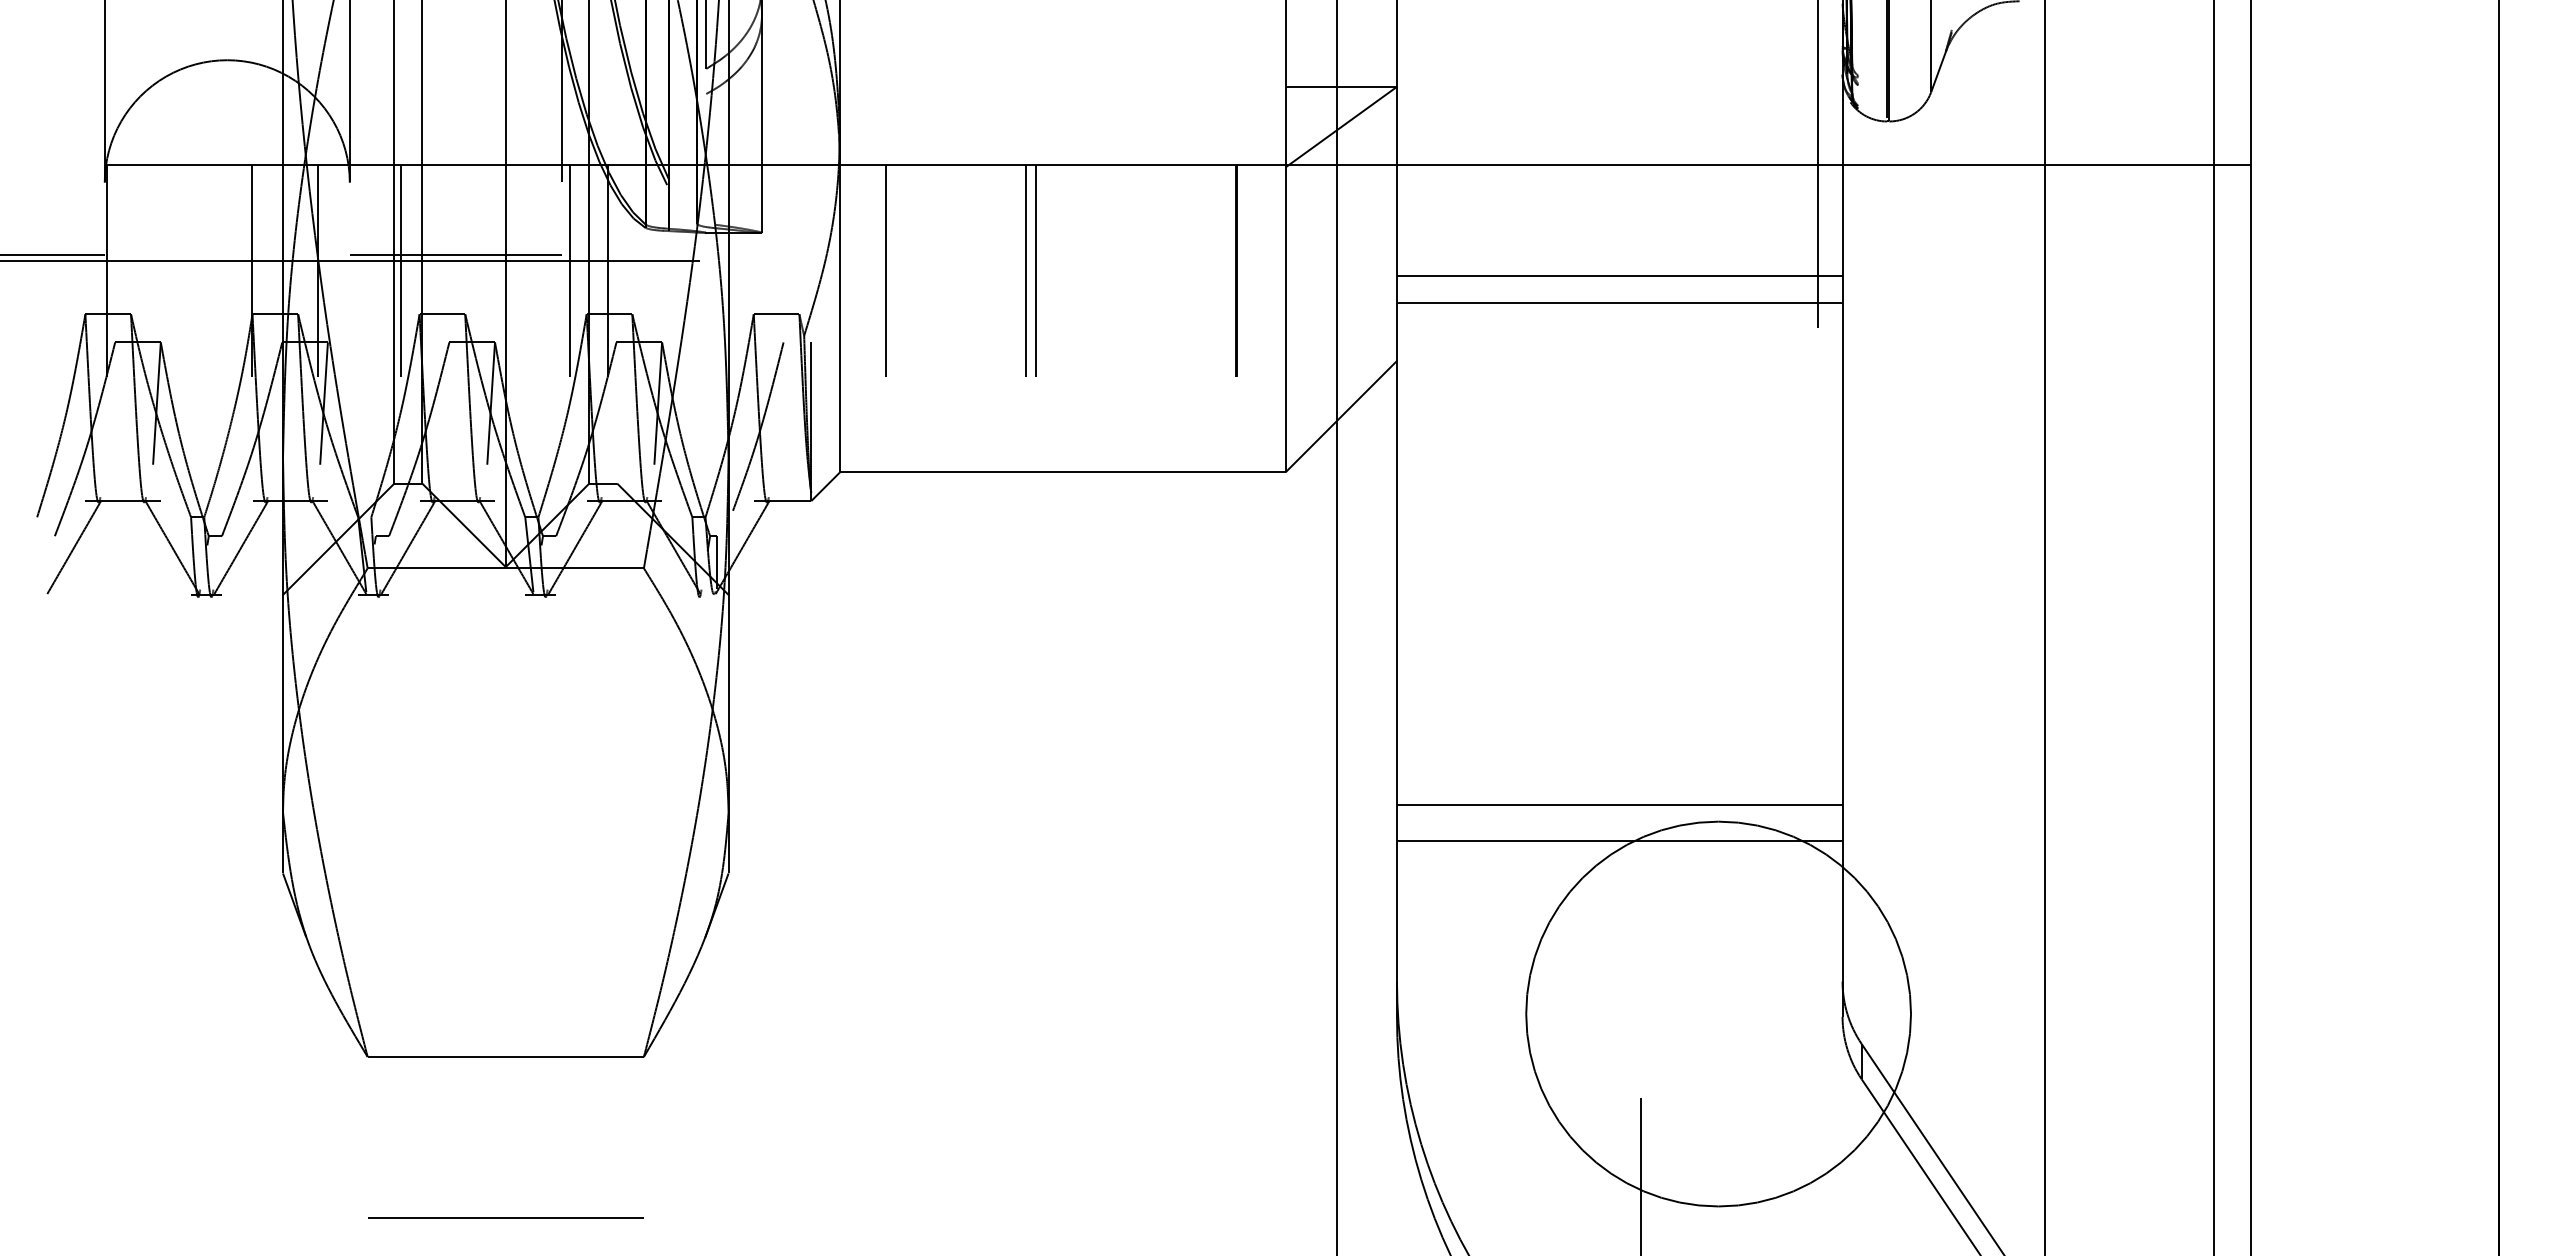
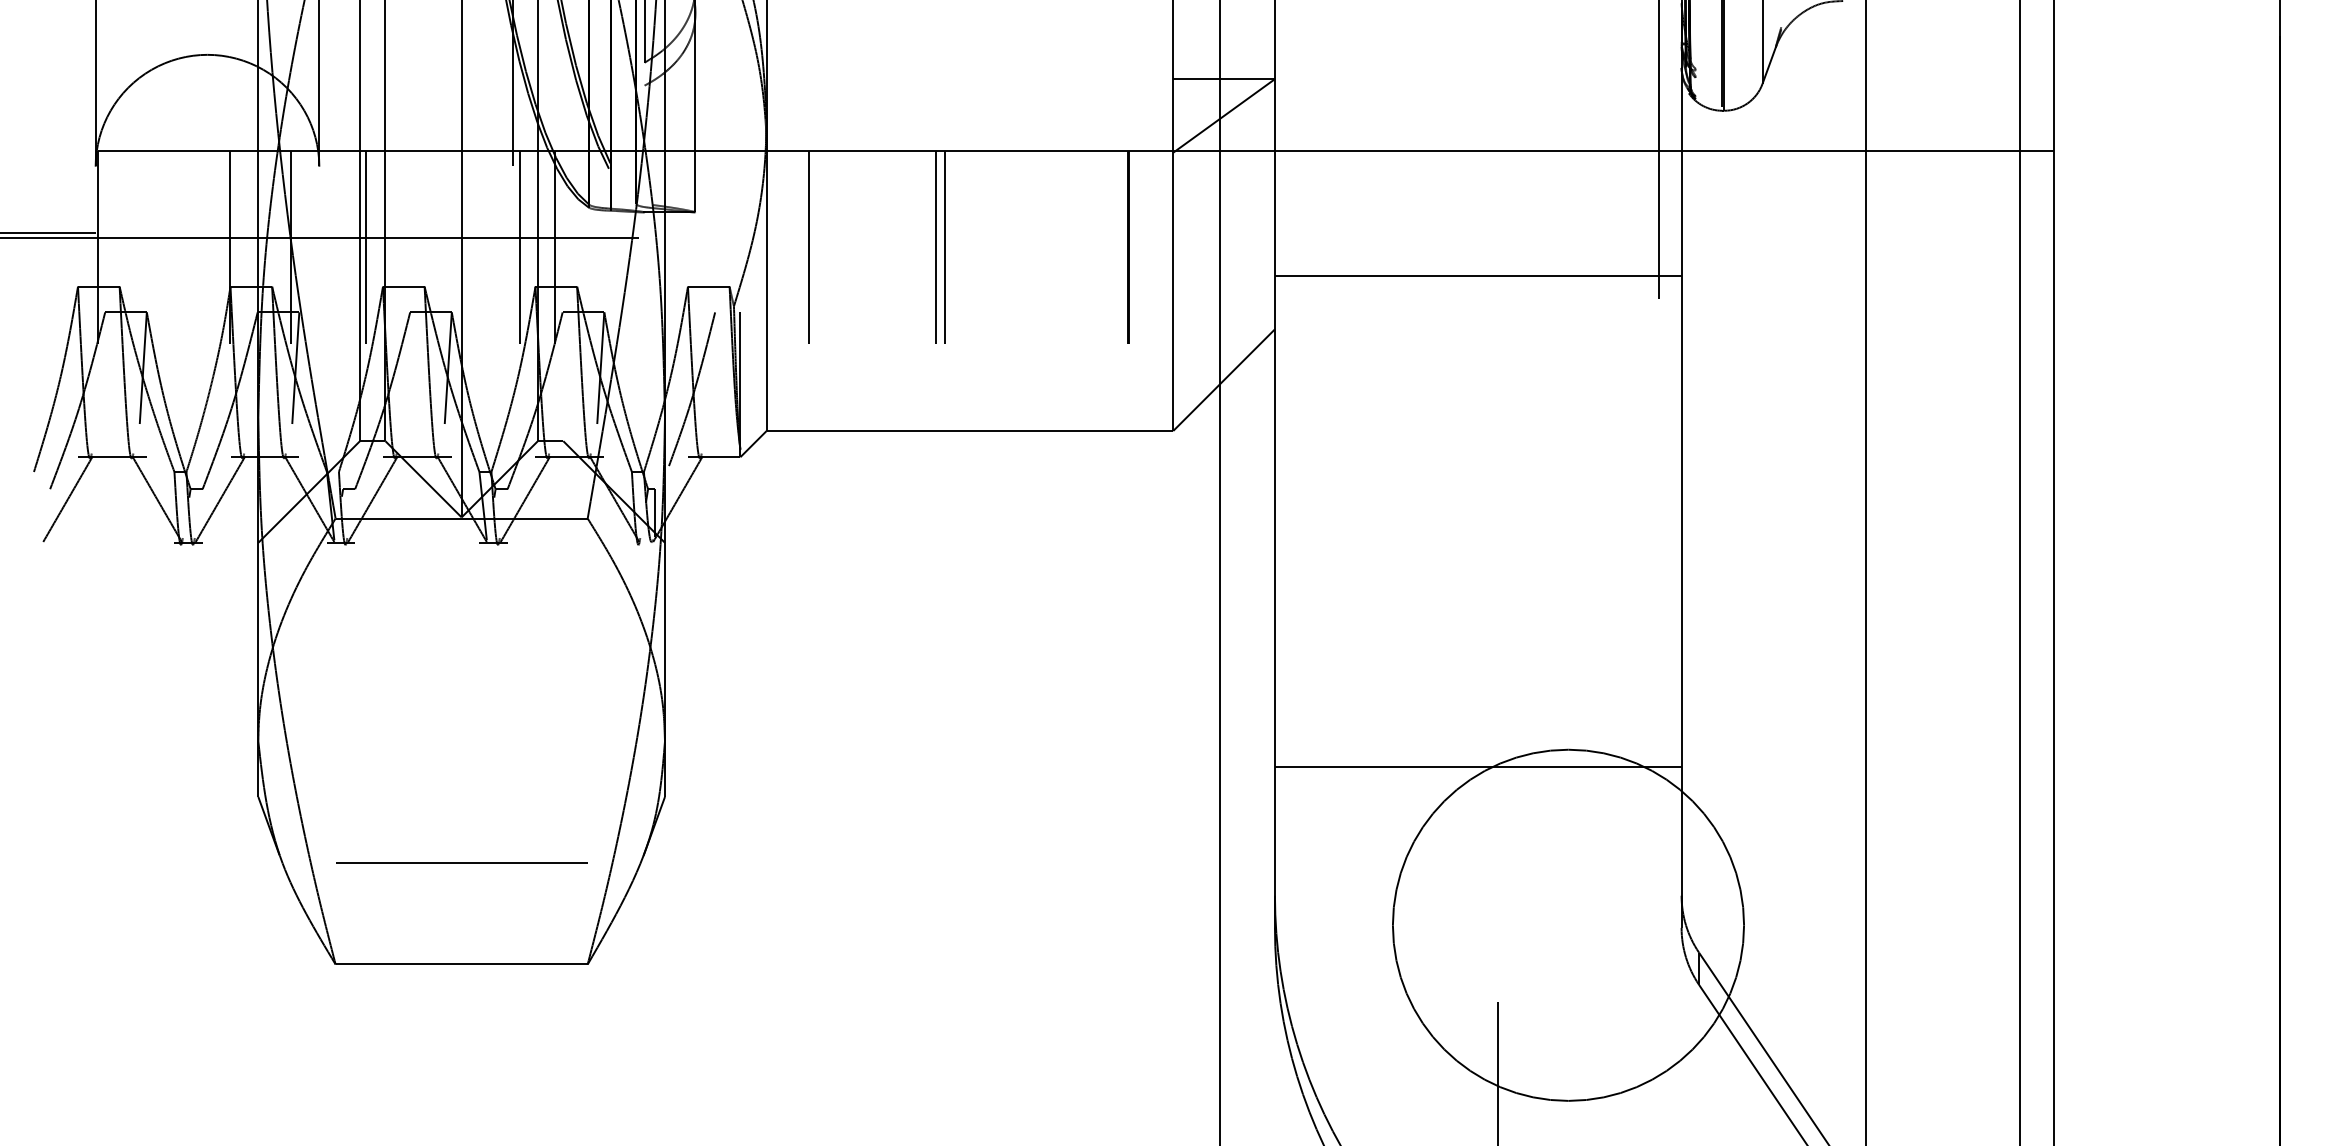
line: (455, 255) -> (415, 233), removed
line: (1619, 275) -> (1478, 251), removed
line: (1619, 805) -> (1478, 734), removed
line: (505, 1217) -> (461, 862), moved

